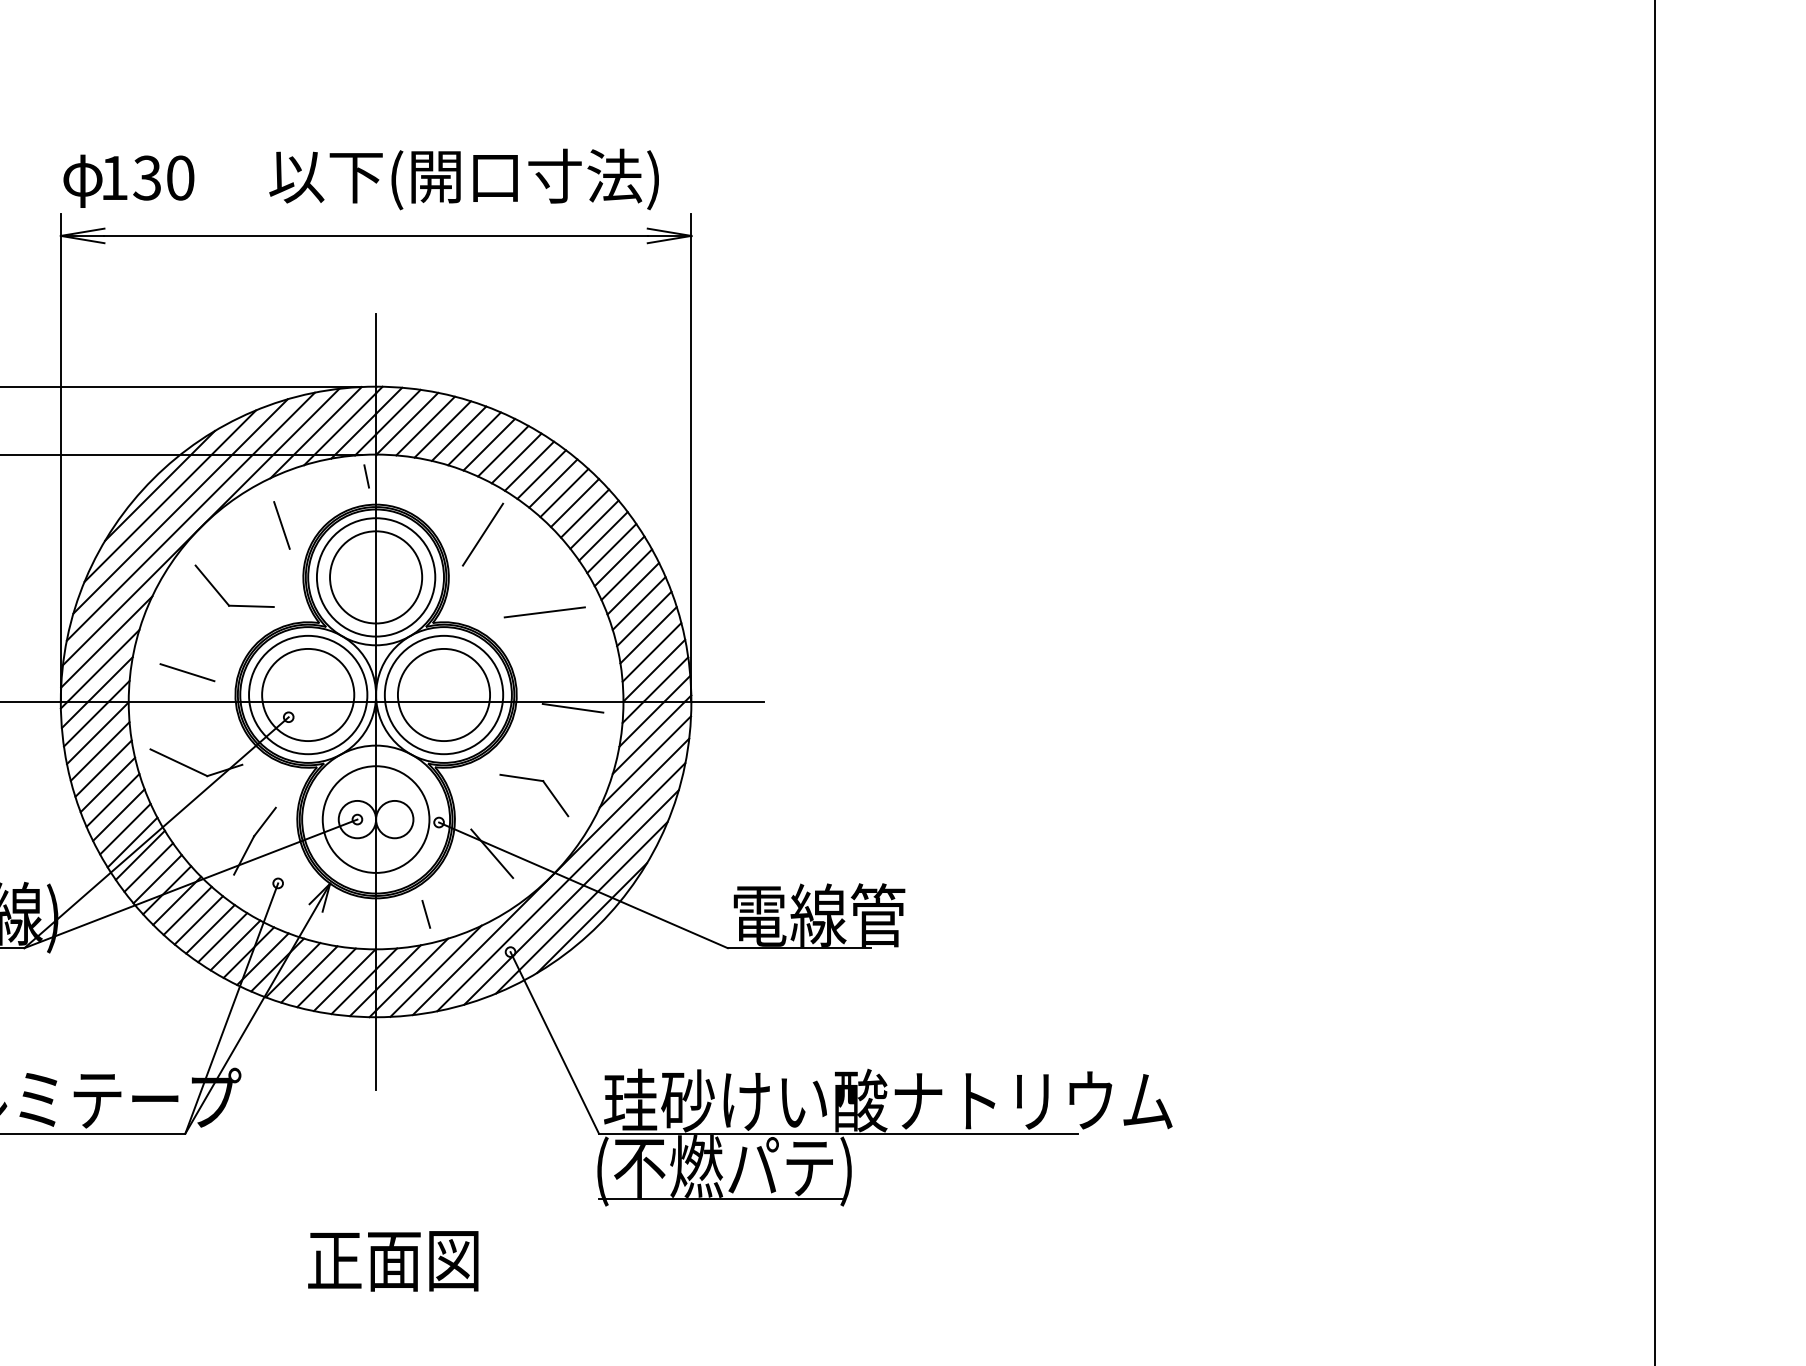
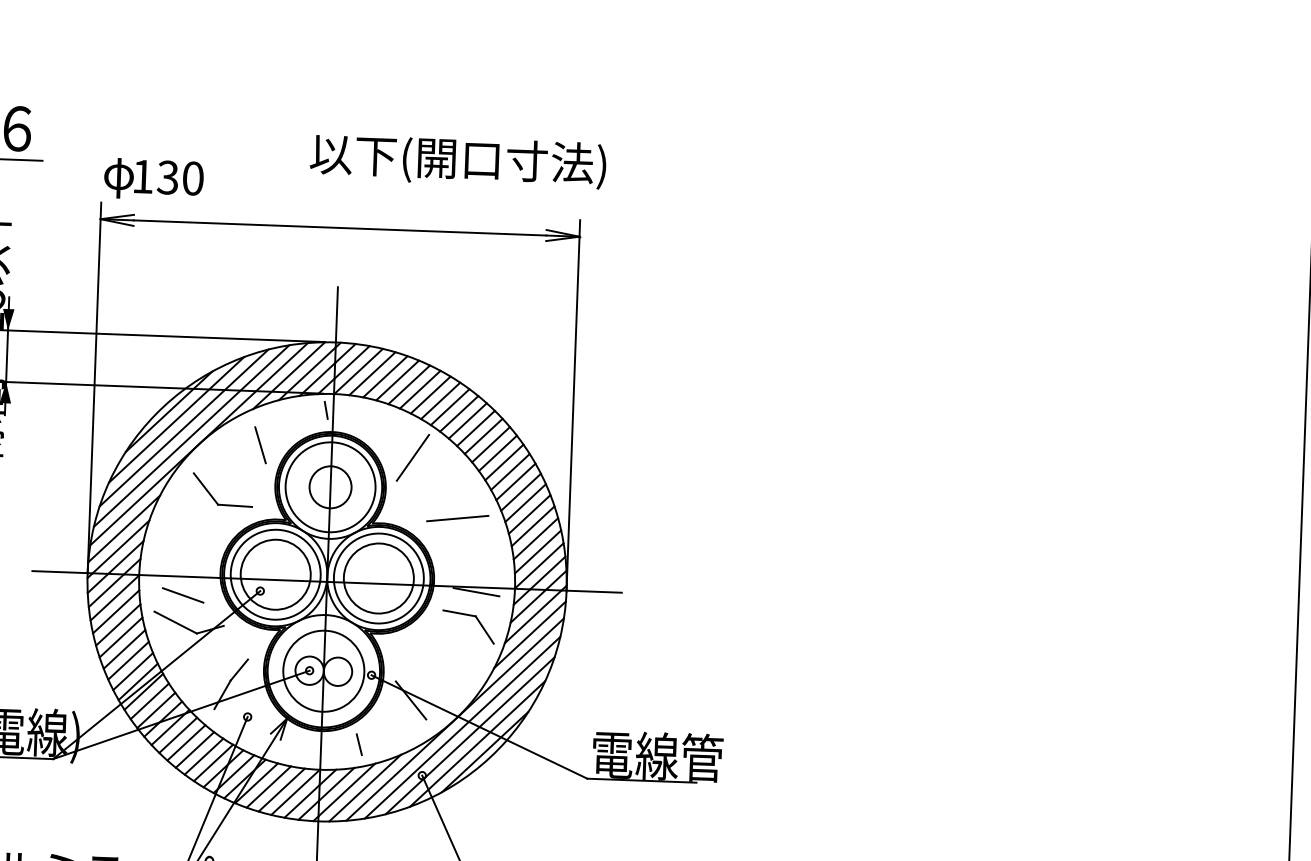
text: (463, 179) -> (457, 161), moved
circle: (376, 577) -> (330, 487), size x0.6
line: (187, 672) -> (183, 595), moved
part: (545, 786) -> (477, 620), moved

